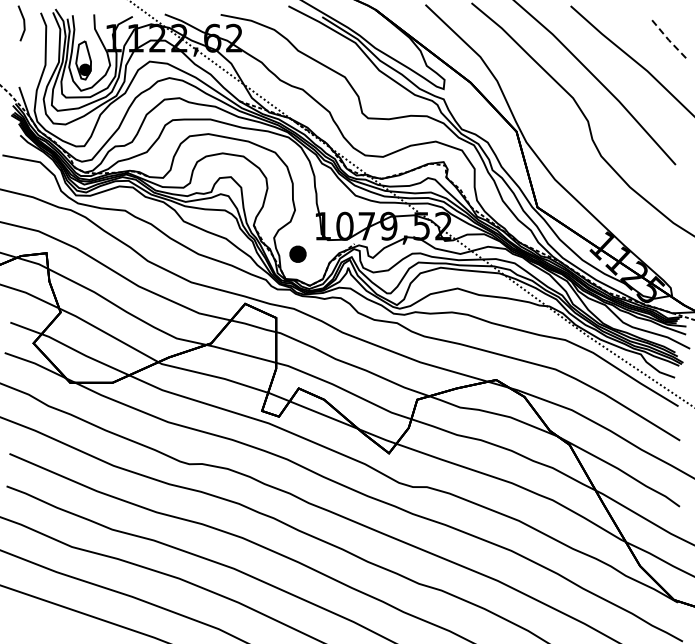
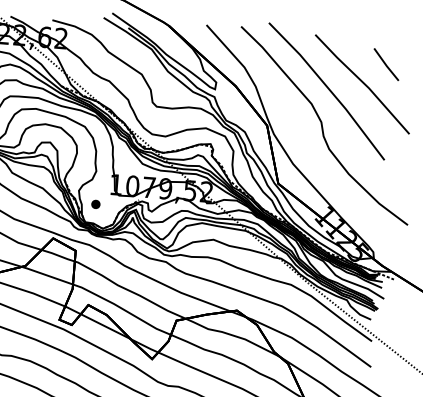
line: (667, 38) -> (385, 64), dashed -> solid
part: (297, 254) -> (95, 204), size x0.71

